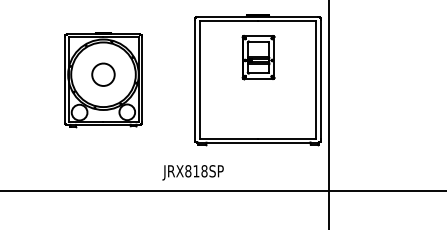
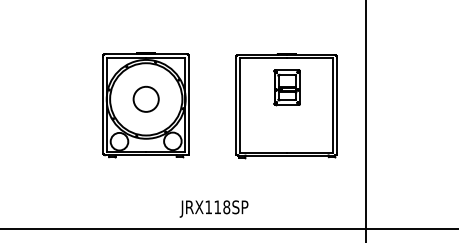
part: (103, 80) -> (146, 105), moved
part: (257, 80) -> (286, 105), size x0.71
text: (188, 171) -> (208, 207), JRX818SP -> JRX118SP

